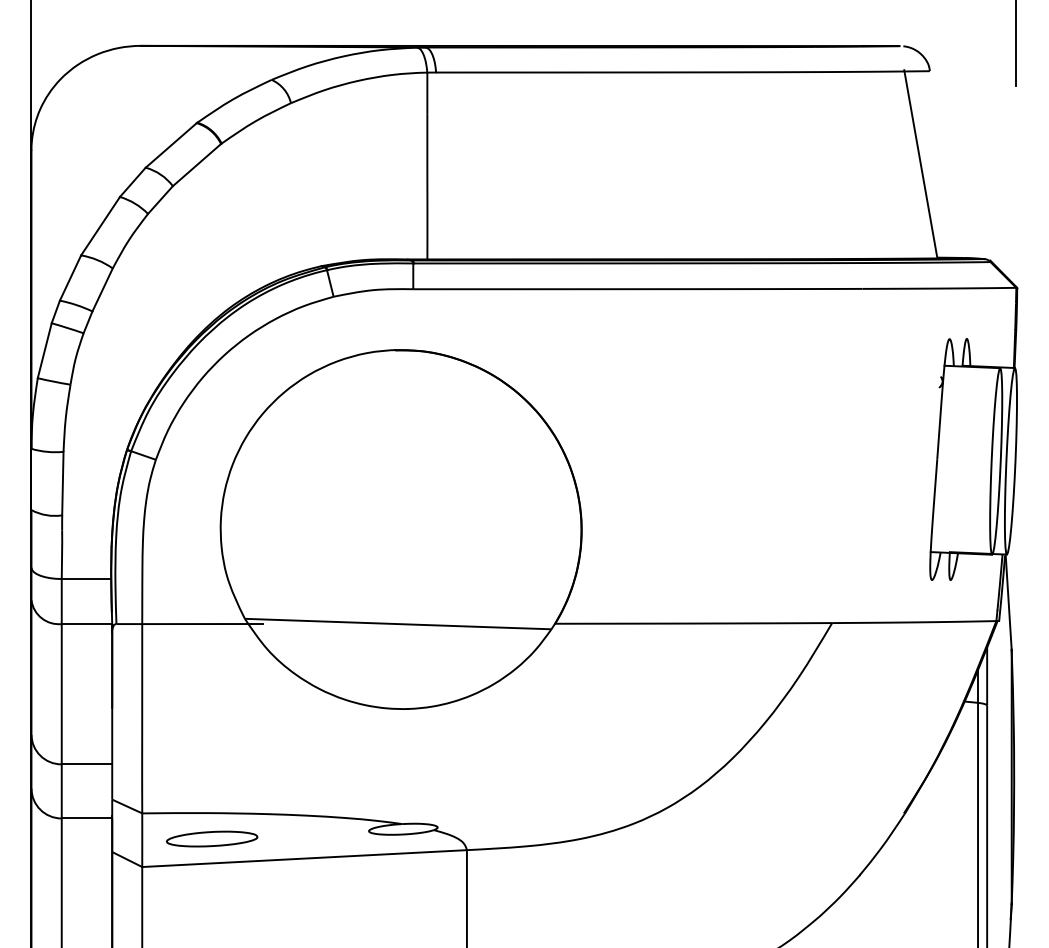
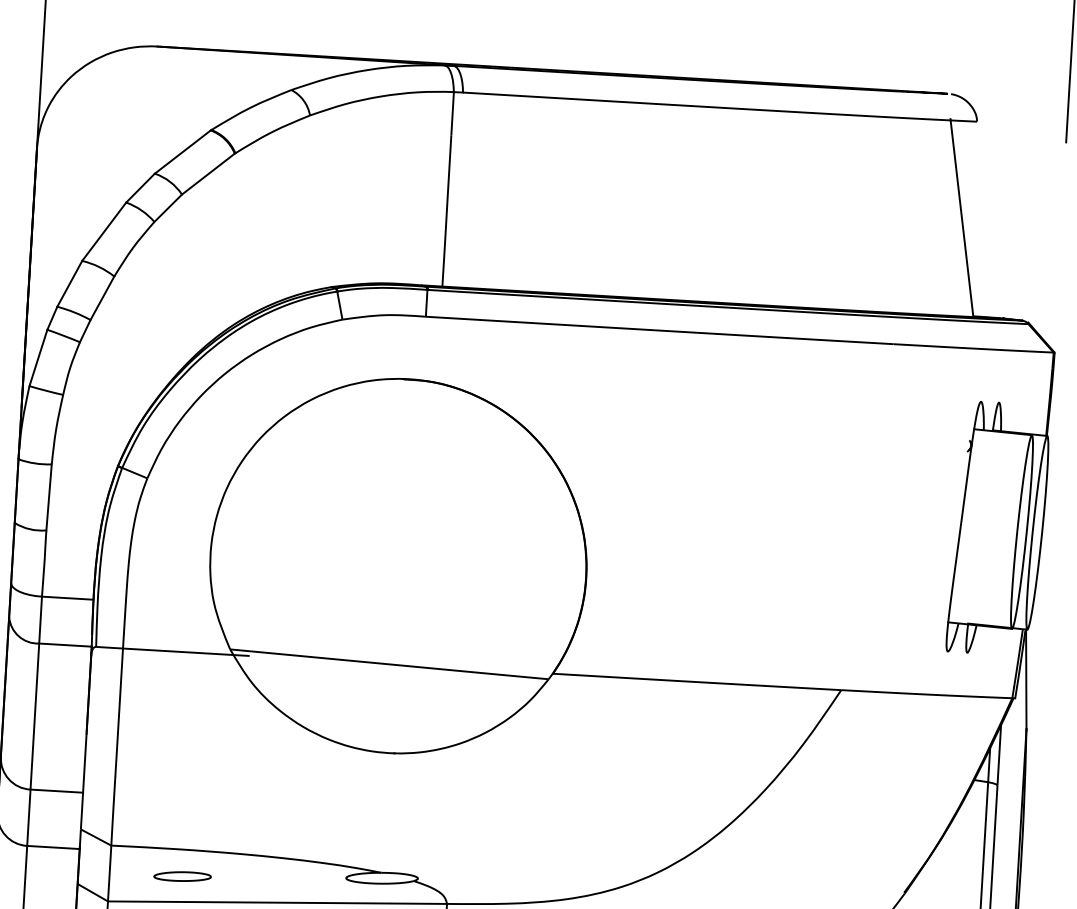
part: (212, 838) -> (182, 876), size x0.6

